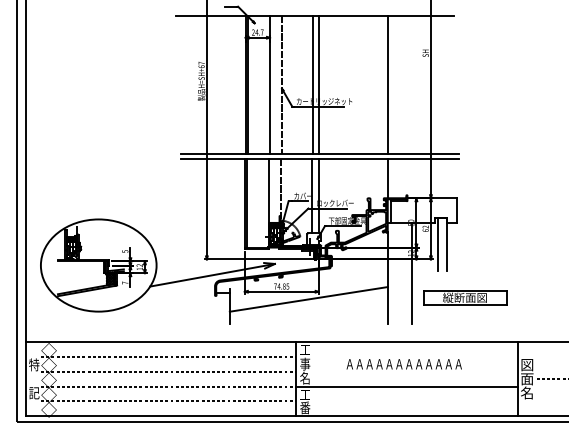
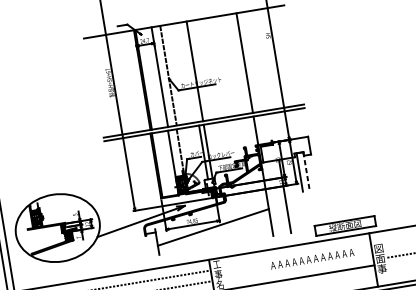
line: (313, 84) -> (191, 71), removed
line: (446, 244) -> (306, 171), solid -> dashed
part: (465, 297) -> (345, 225), moved
text: (403, 364) -> (311, 259), moved
text: (527, 392) -> (382, 268), 名 -> 事

